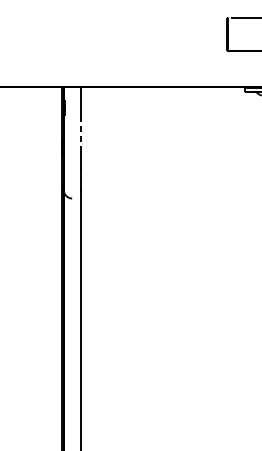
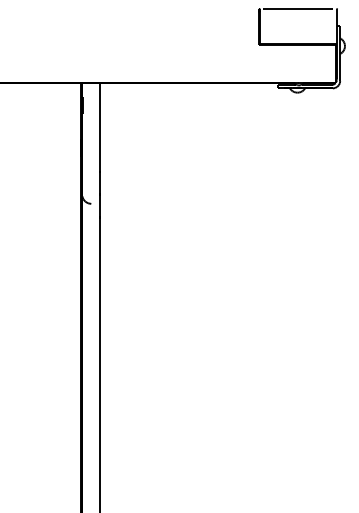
line: (80, 130) -> (100, 130), dashed -> solid

